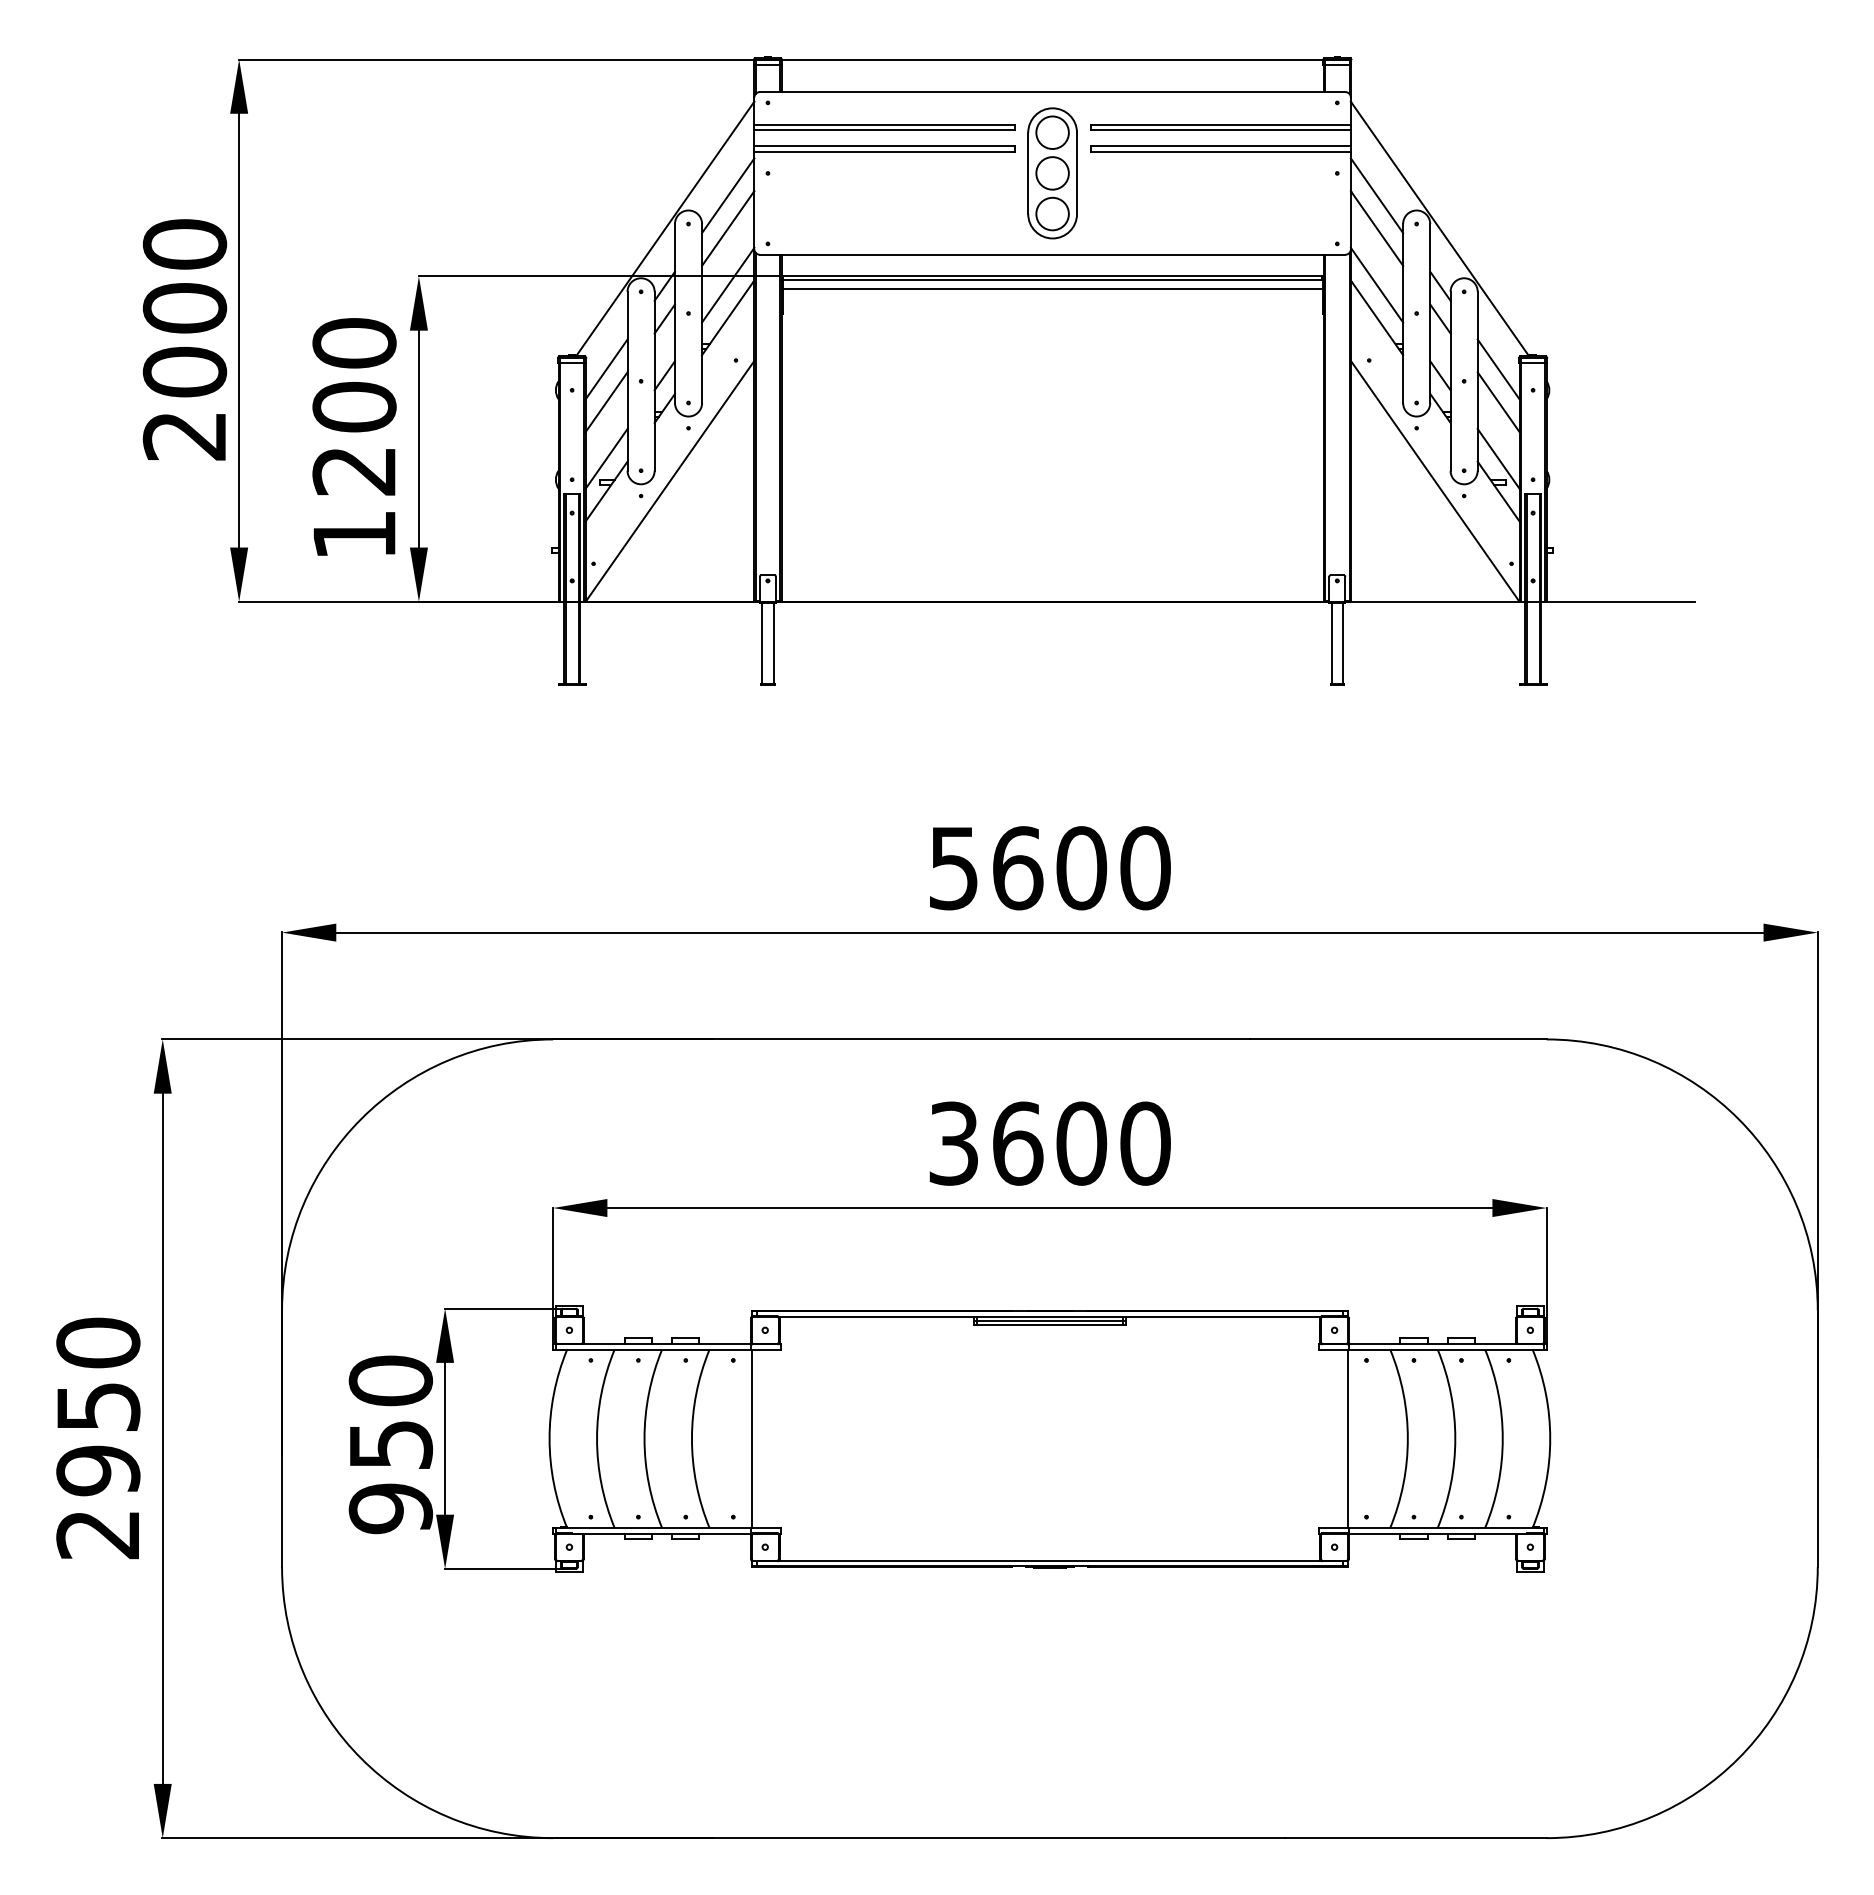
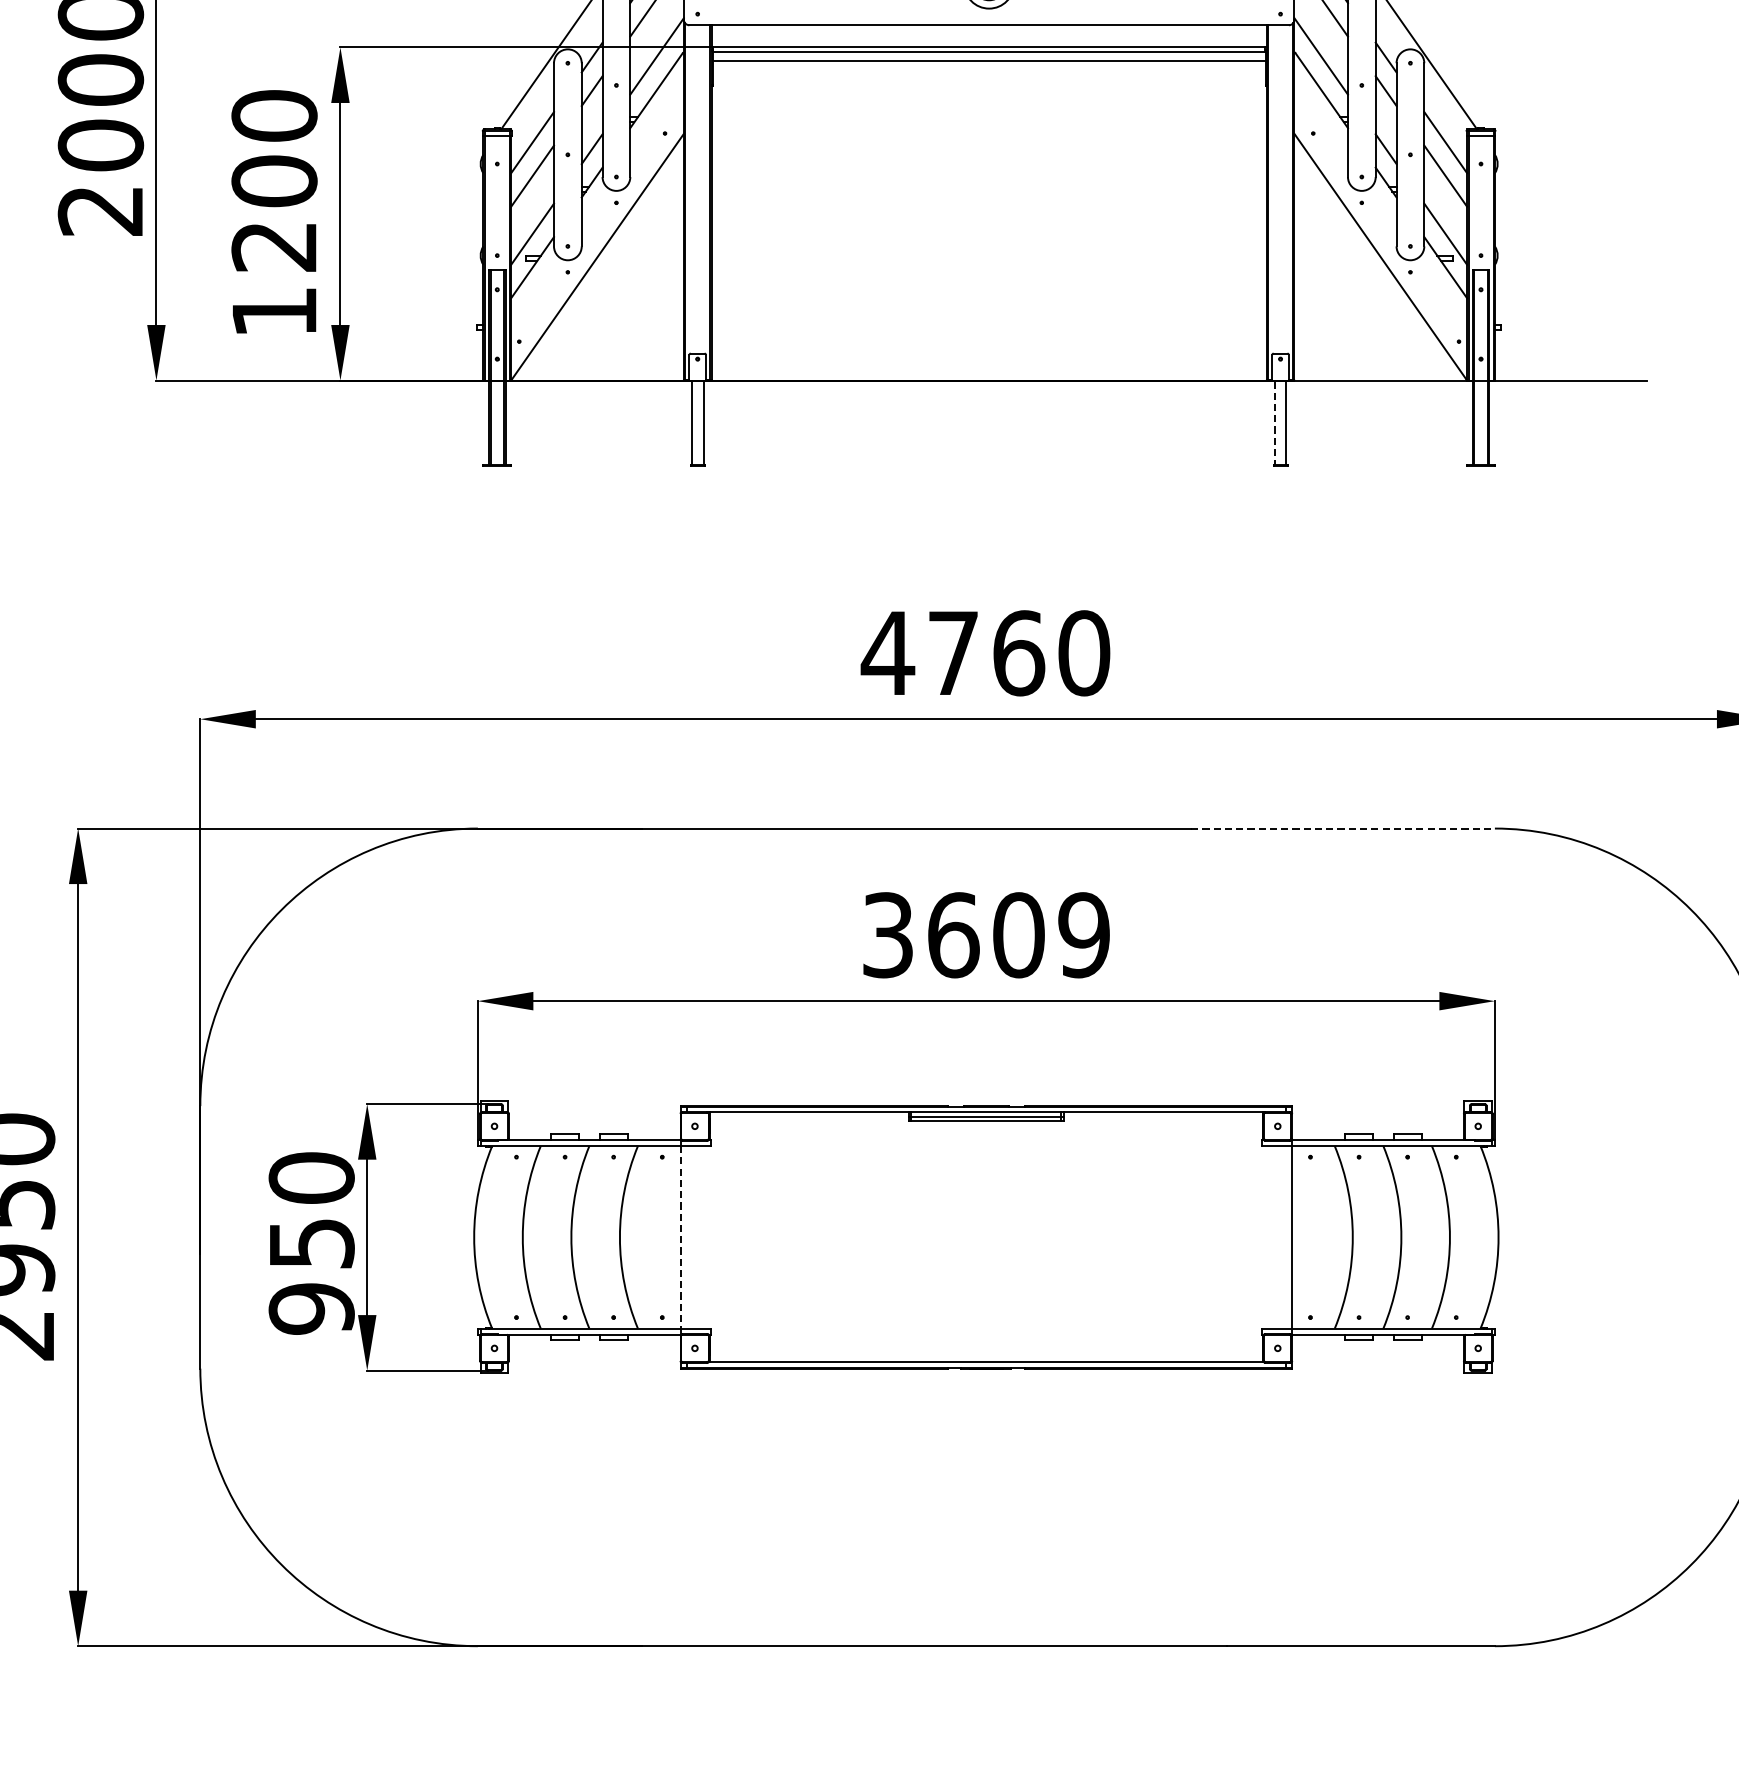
line: (1331, 643) -> (1274, 423), solid -> dashed
text: (1017, 868) -> (953, 653), 5600 -> 4760
line: (1398, 1039) -> (1343, 828), solid -> dashed
text: (1145, 1143) -> (1084, 935), 3600 -> 3609
line: (751, 1439) -> (680, 1238), solid -> dashed

